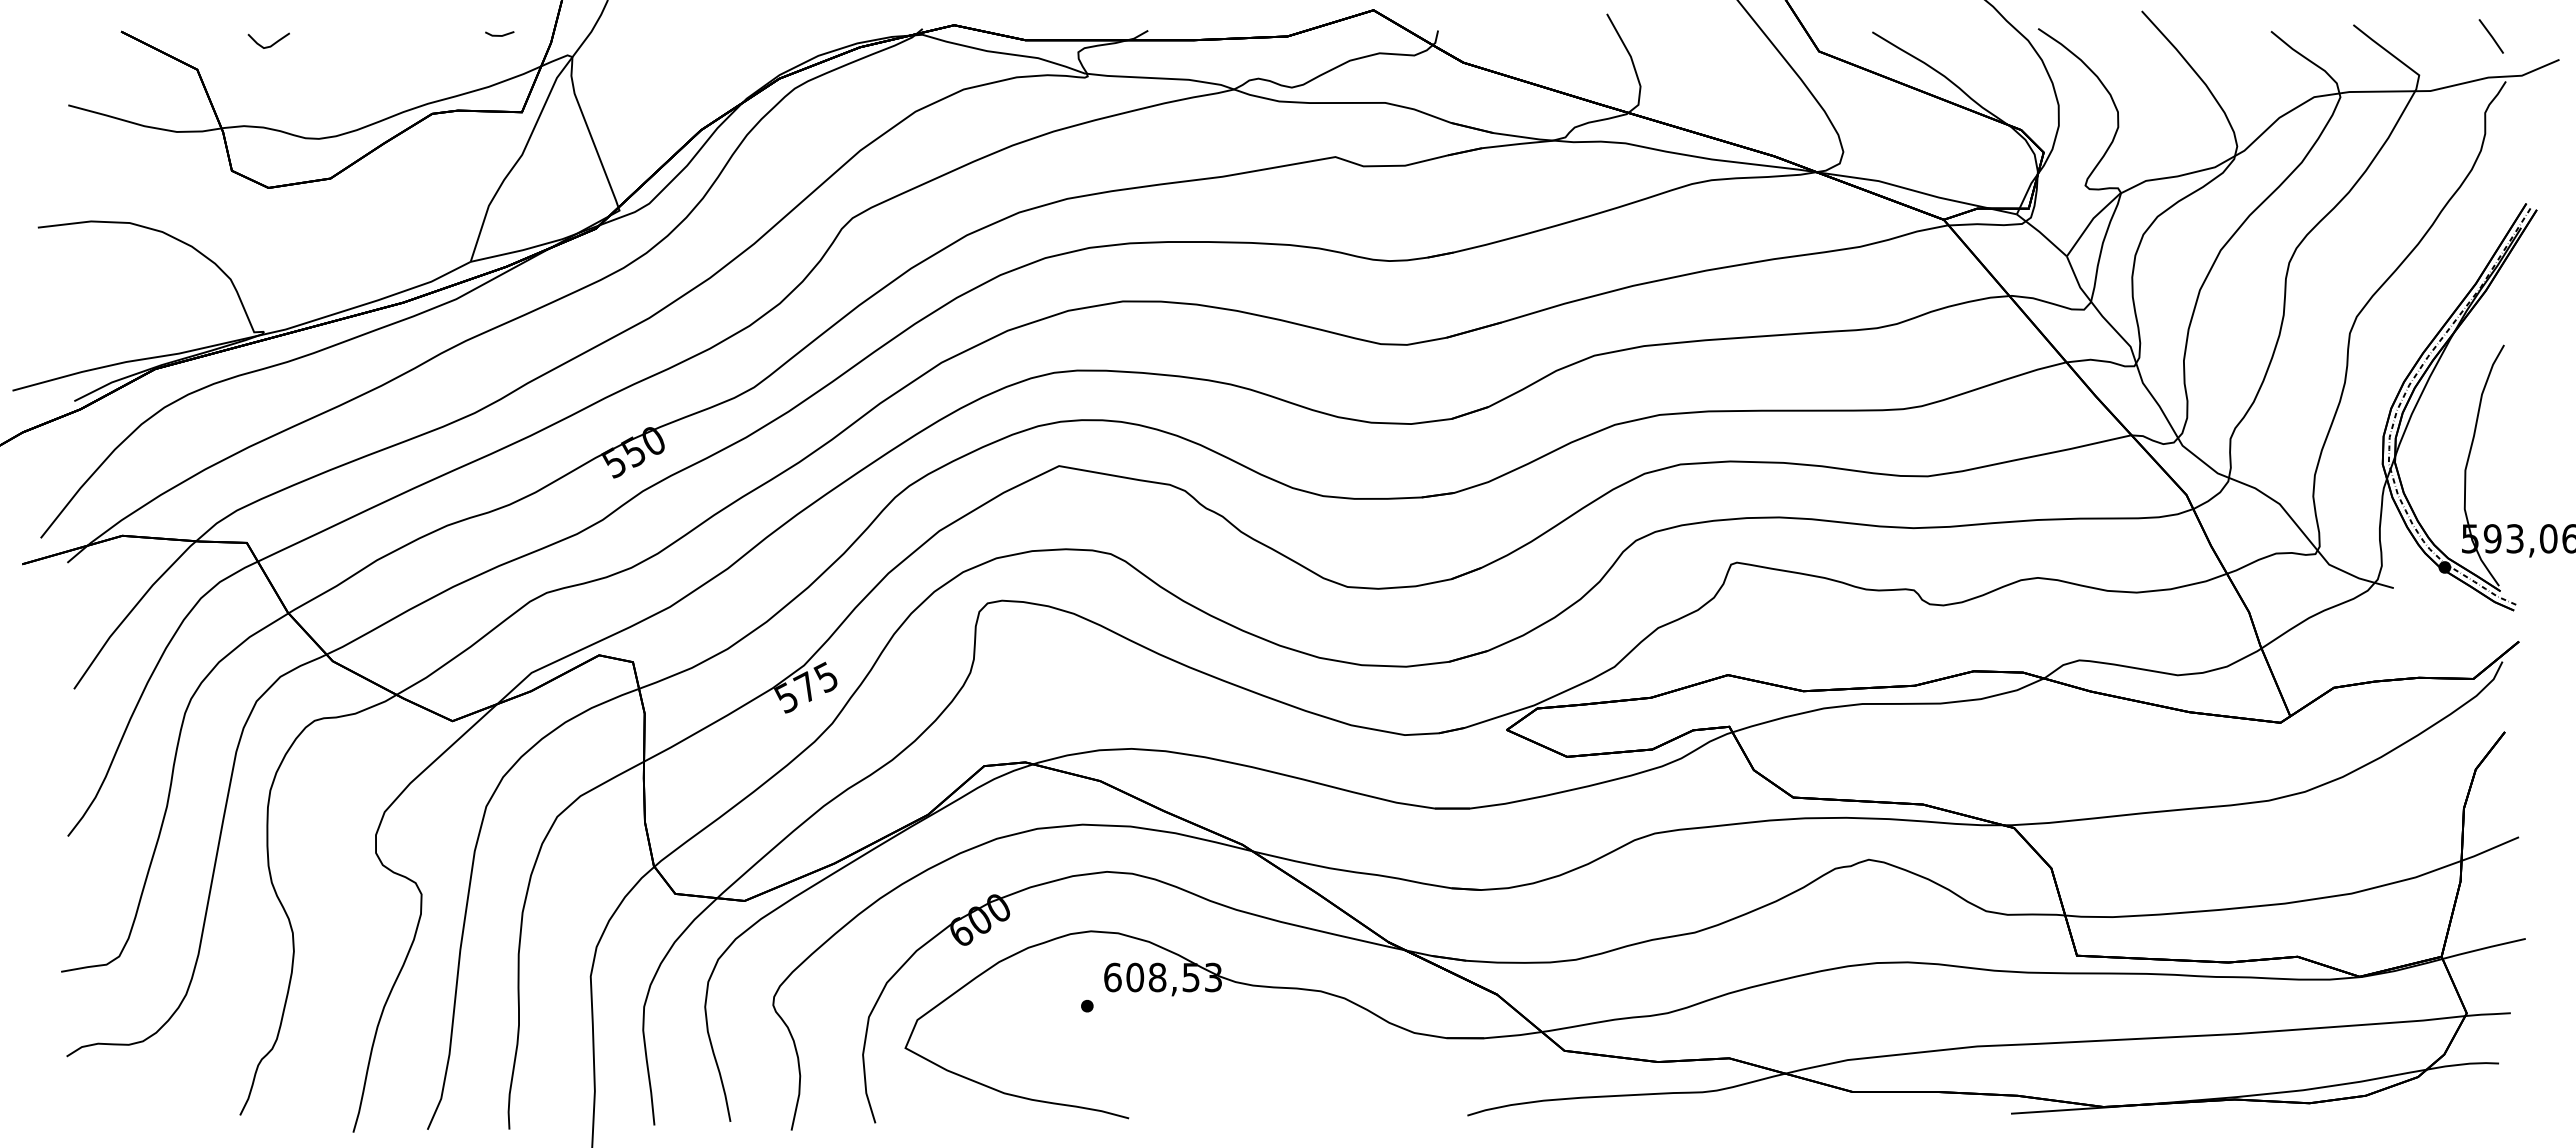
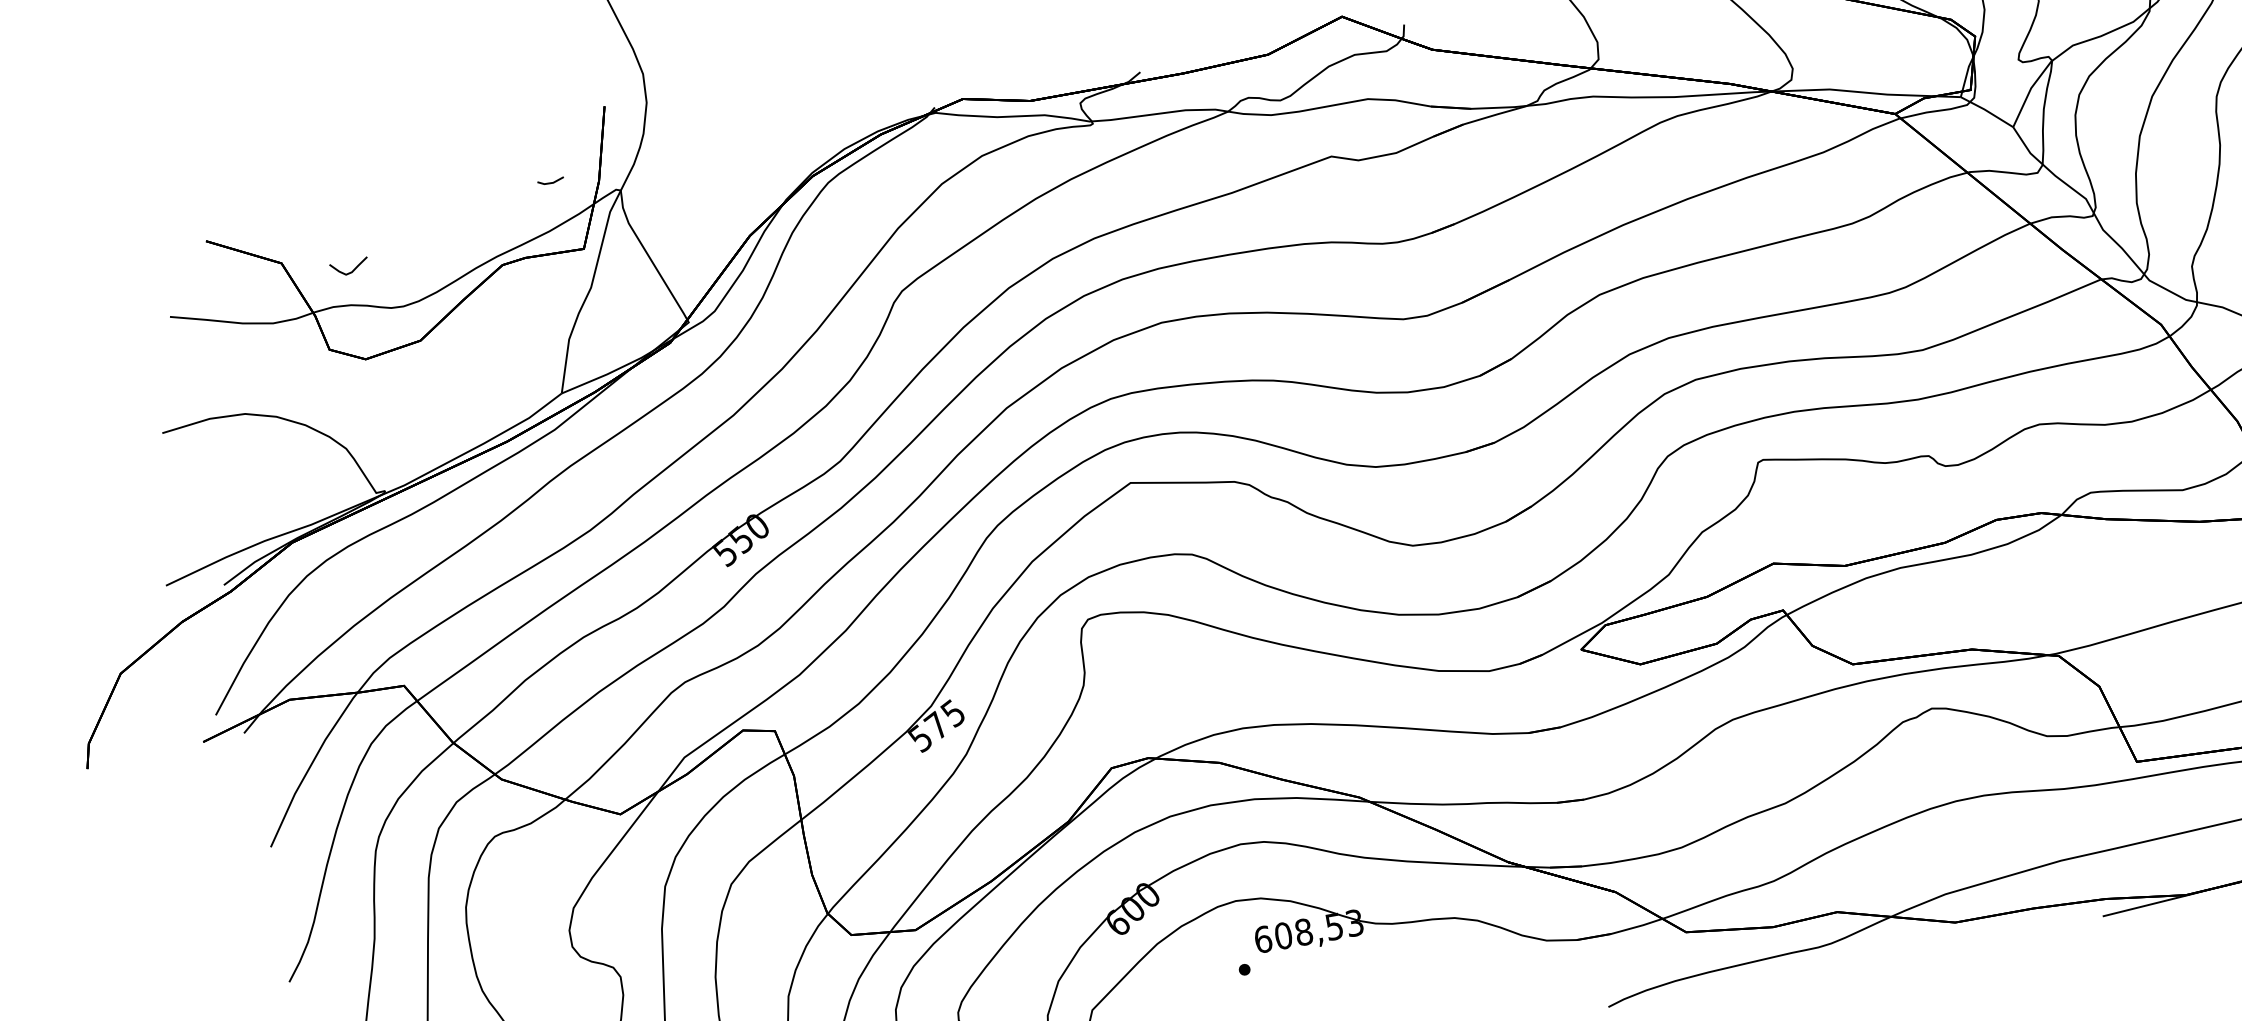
curve: (271, 44) -> (352, 270), moved

